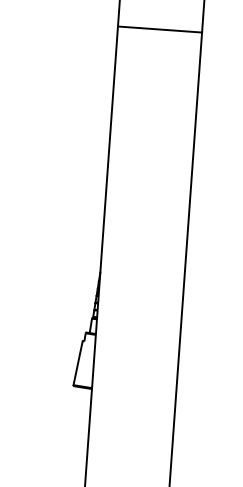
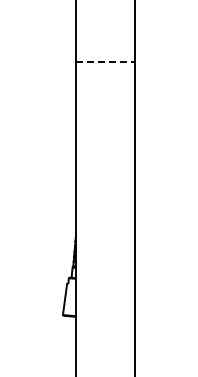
line: (159, 29) -> (105, 62), solid -> dashed

